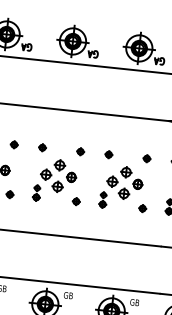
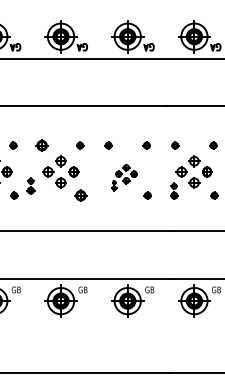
part: (42, 147) -> (41, 145), size x1.6
part: (121, 188) -> (124, 177), size x0.6
part: (36, 192) -> (30, 185), moved
part: (76, 201) -> (81, 195), size x1.6

